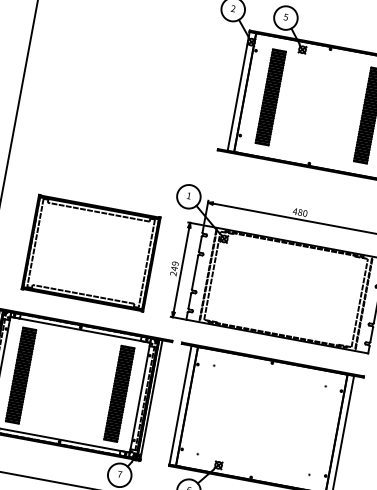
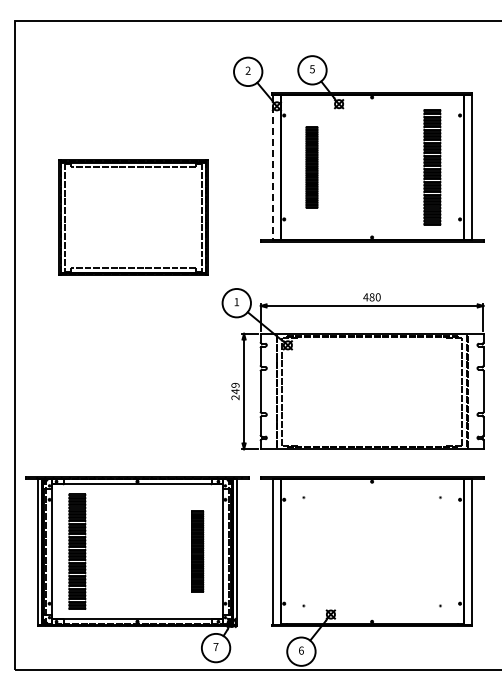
line: (238, 91) -> (272, 167), solid -> dashed
part: (270, 97) -> (311, 167), size x0.7
part: (91, 253) -> (133, 217), moved
part: (119, 393) -> (197, 551), size x0.7

